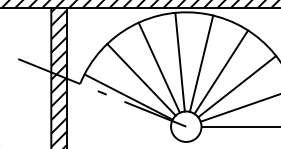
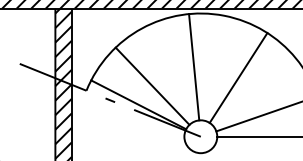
line: (201, 63) -> (217, 68), removed
line: (158, 67) -> (170, 72), removed
line: (237, 86) -> (256, 93), removed

